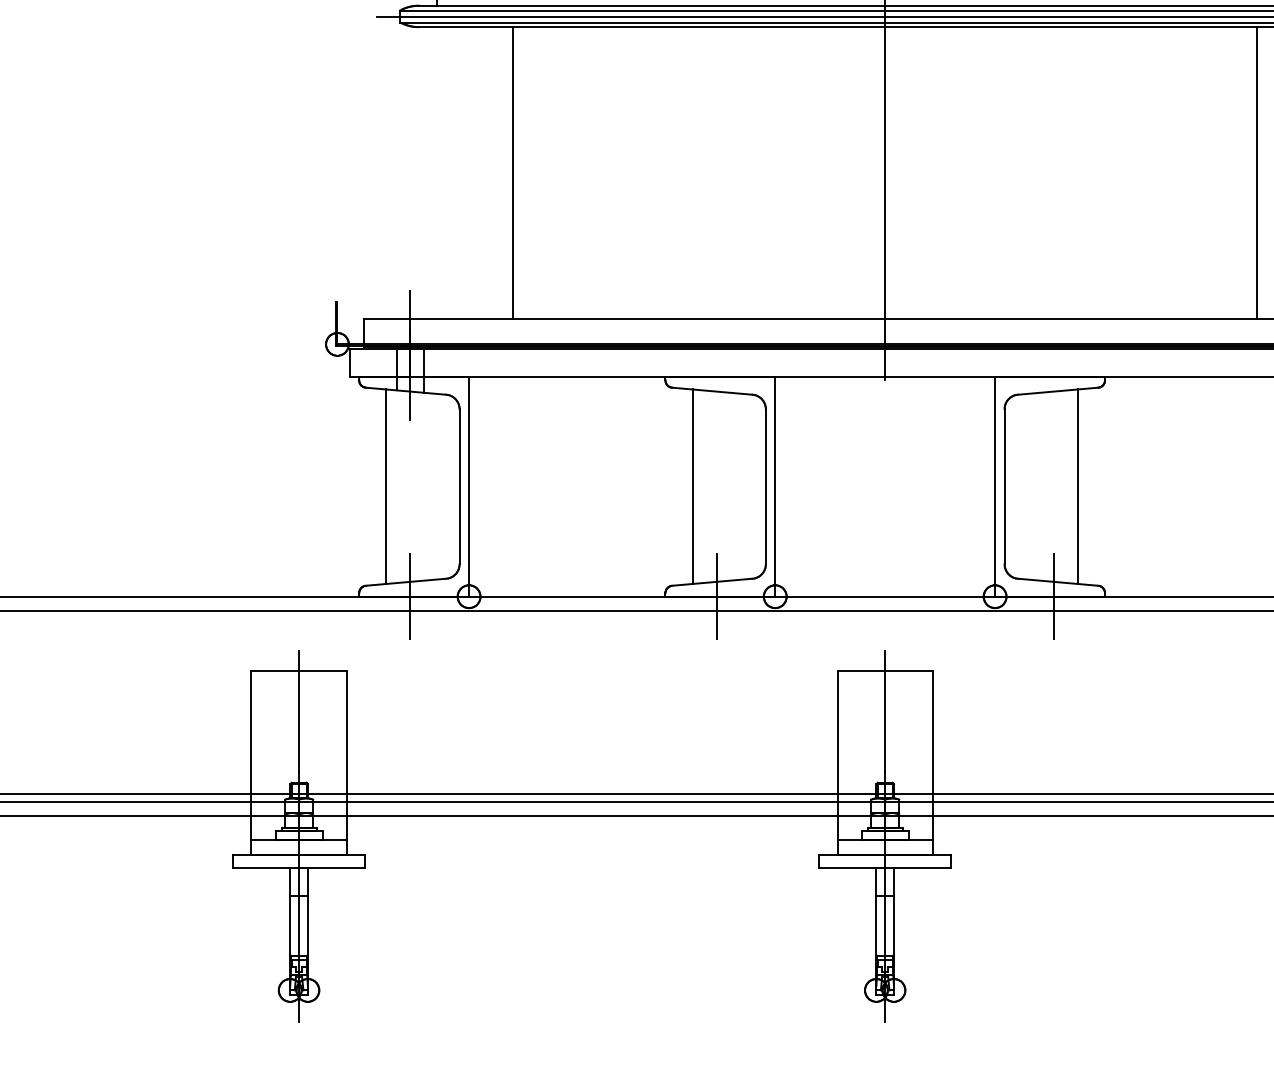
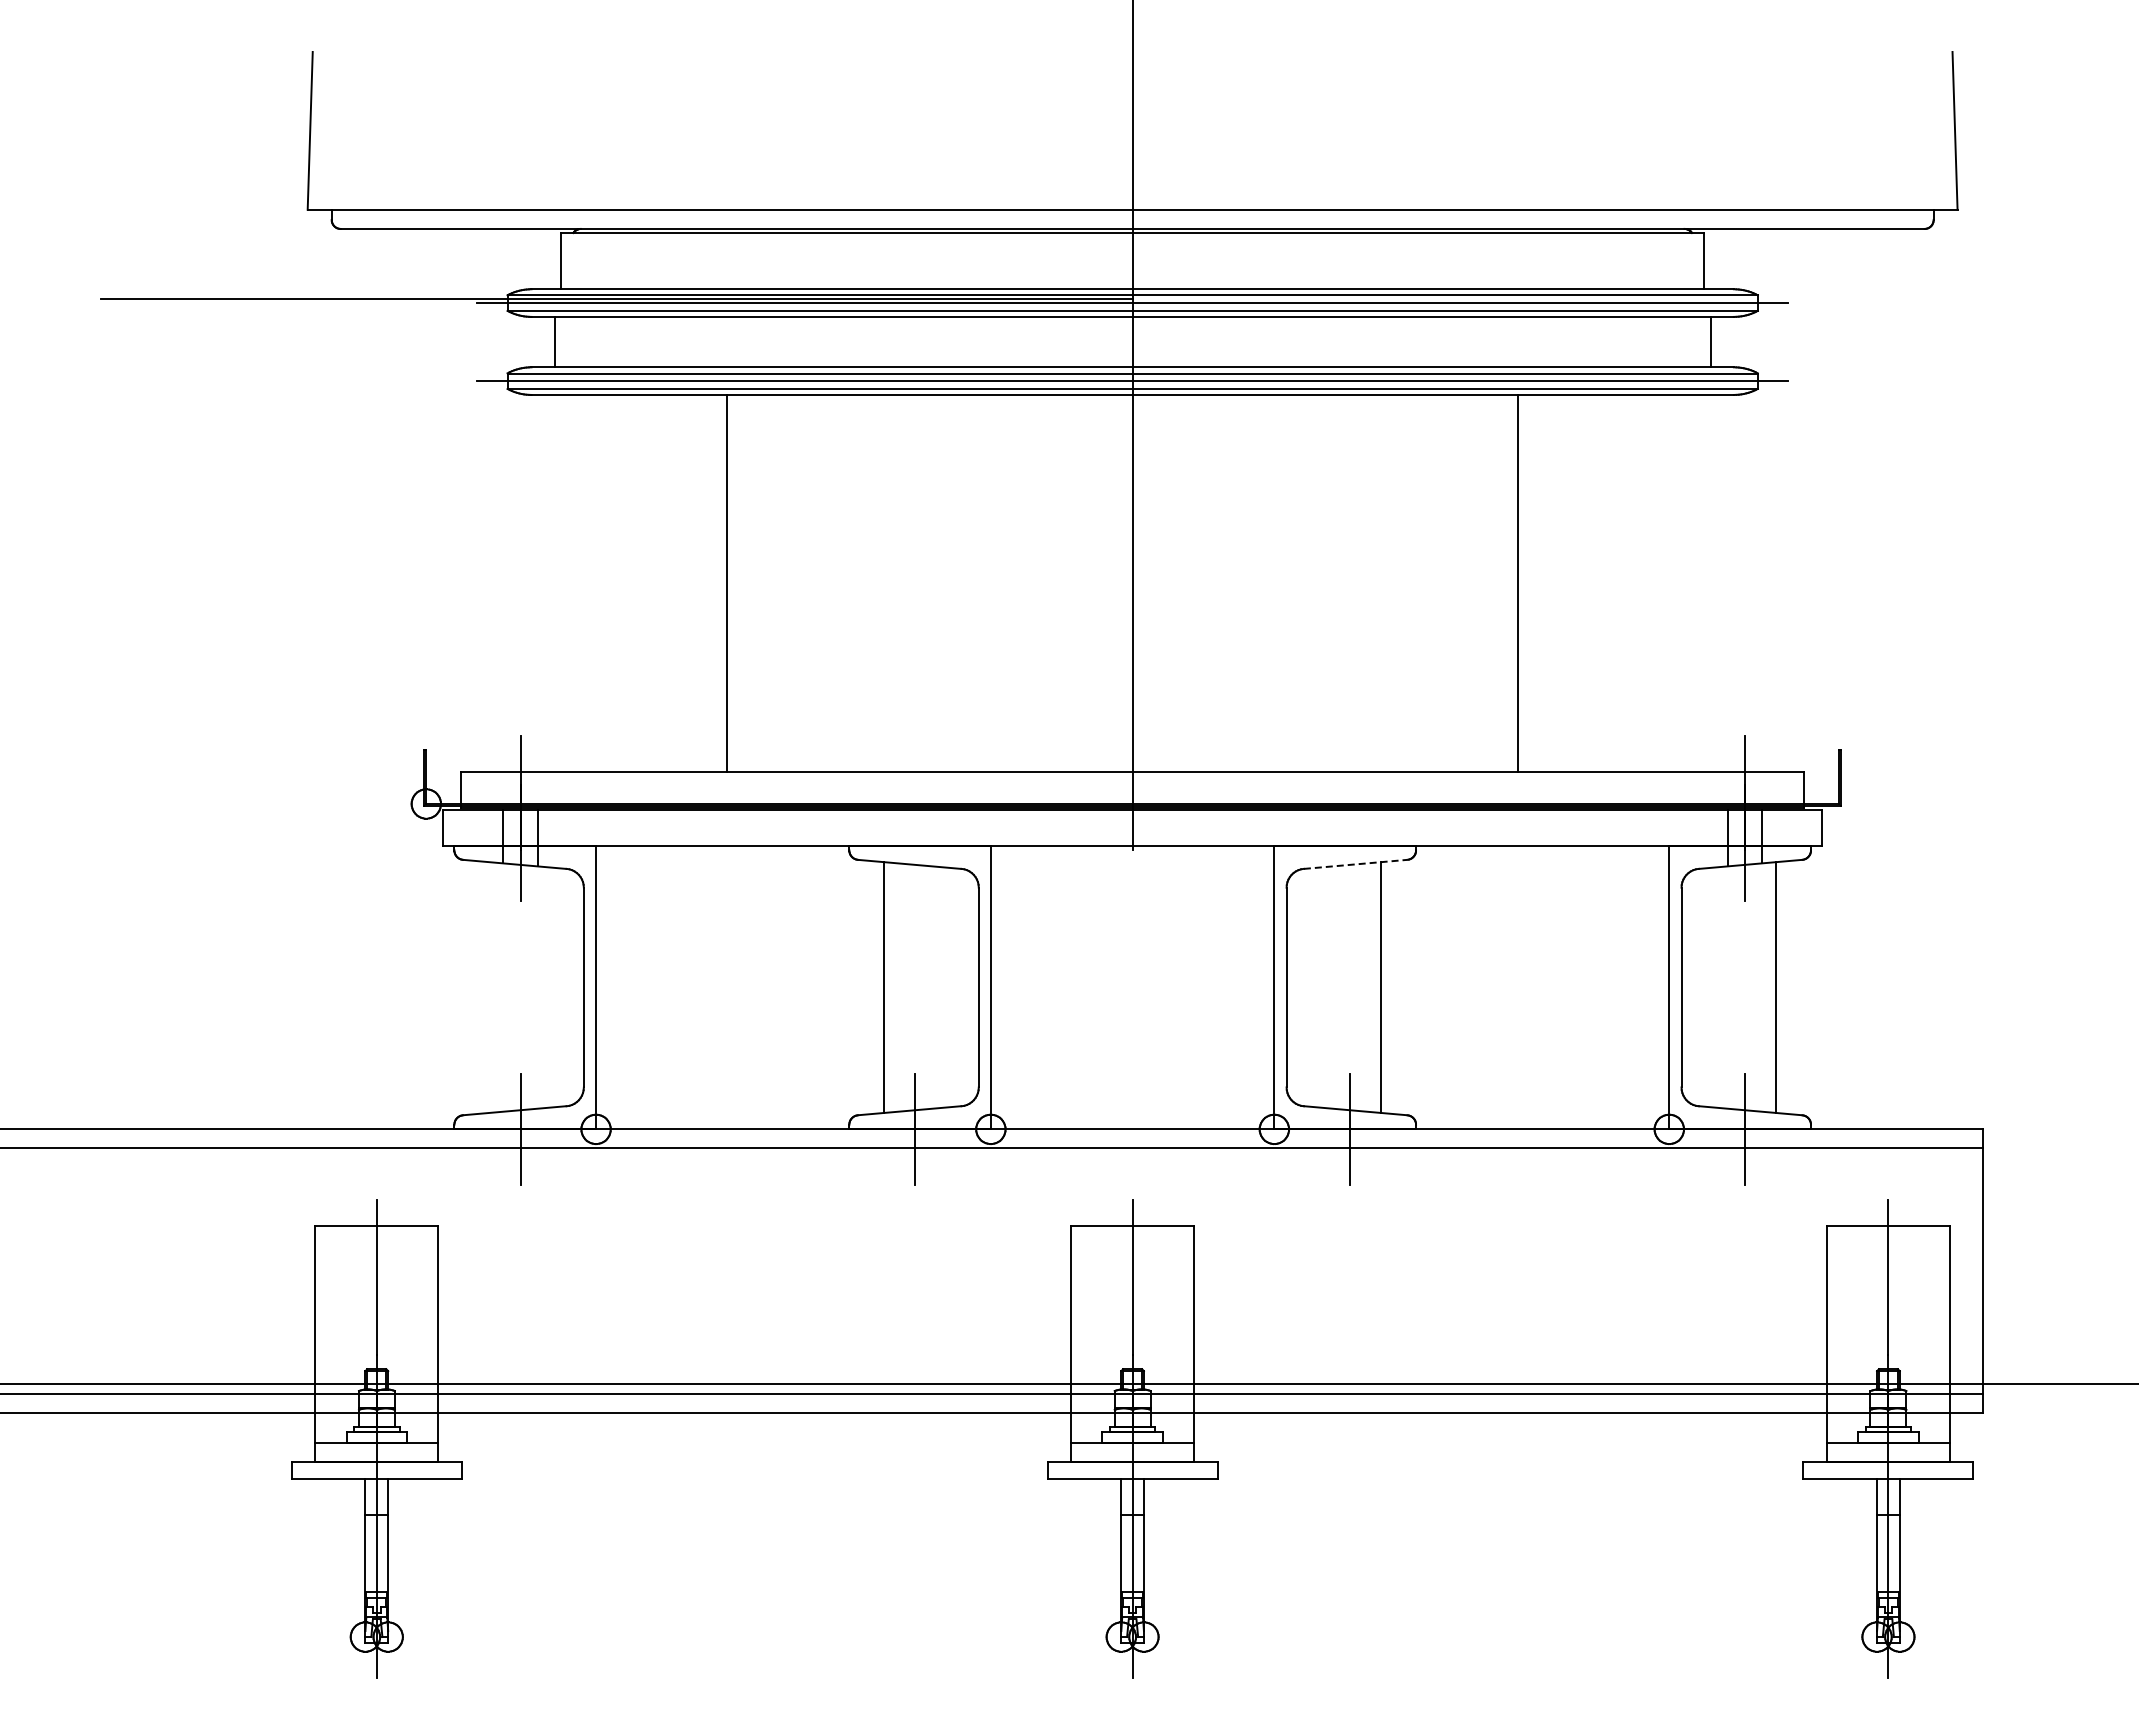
line: (512, 173) -> (726, 583), moved
line: (1257, 173) -> (1517, 583), moved
line: (1058, 391) -> (1355, 864), solid -> dashed
line: (386, 486) -> (489, 987), removed

